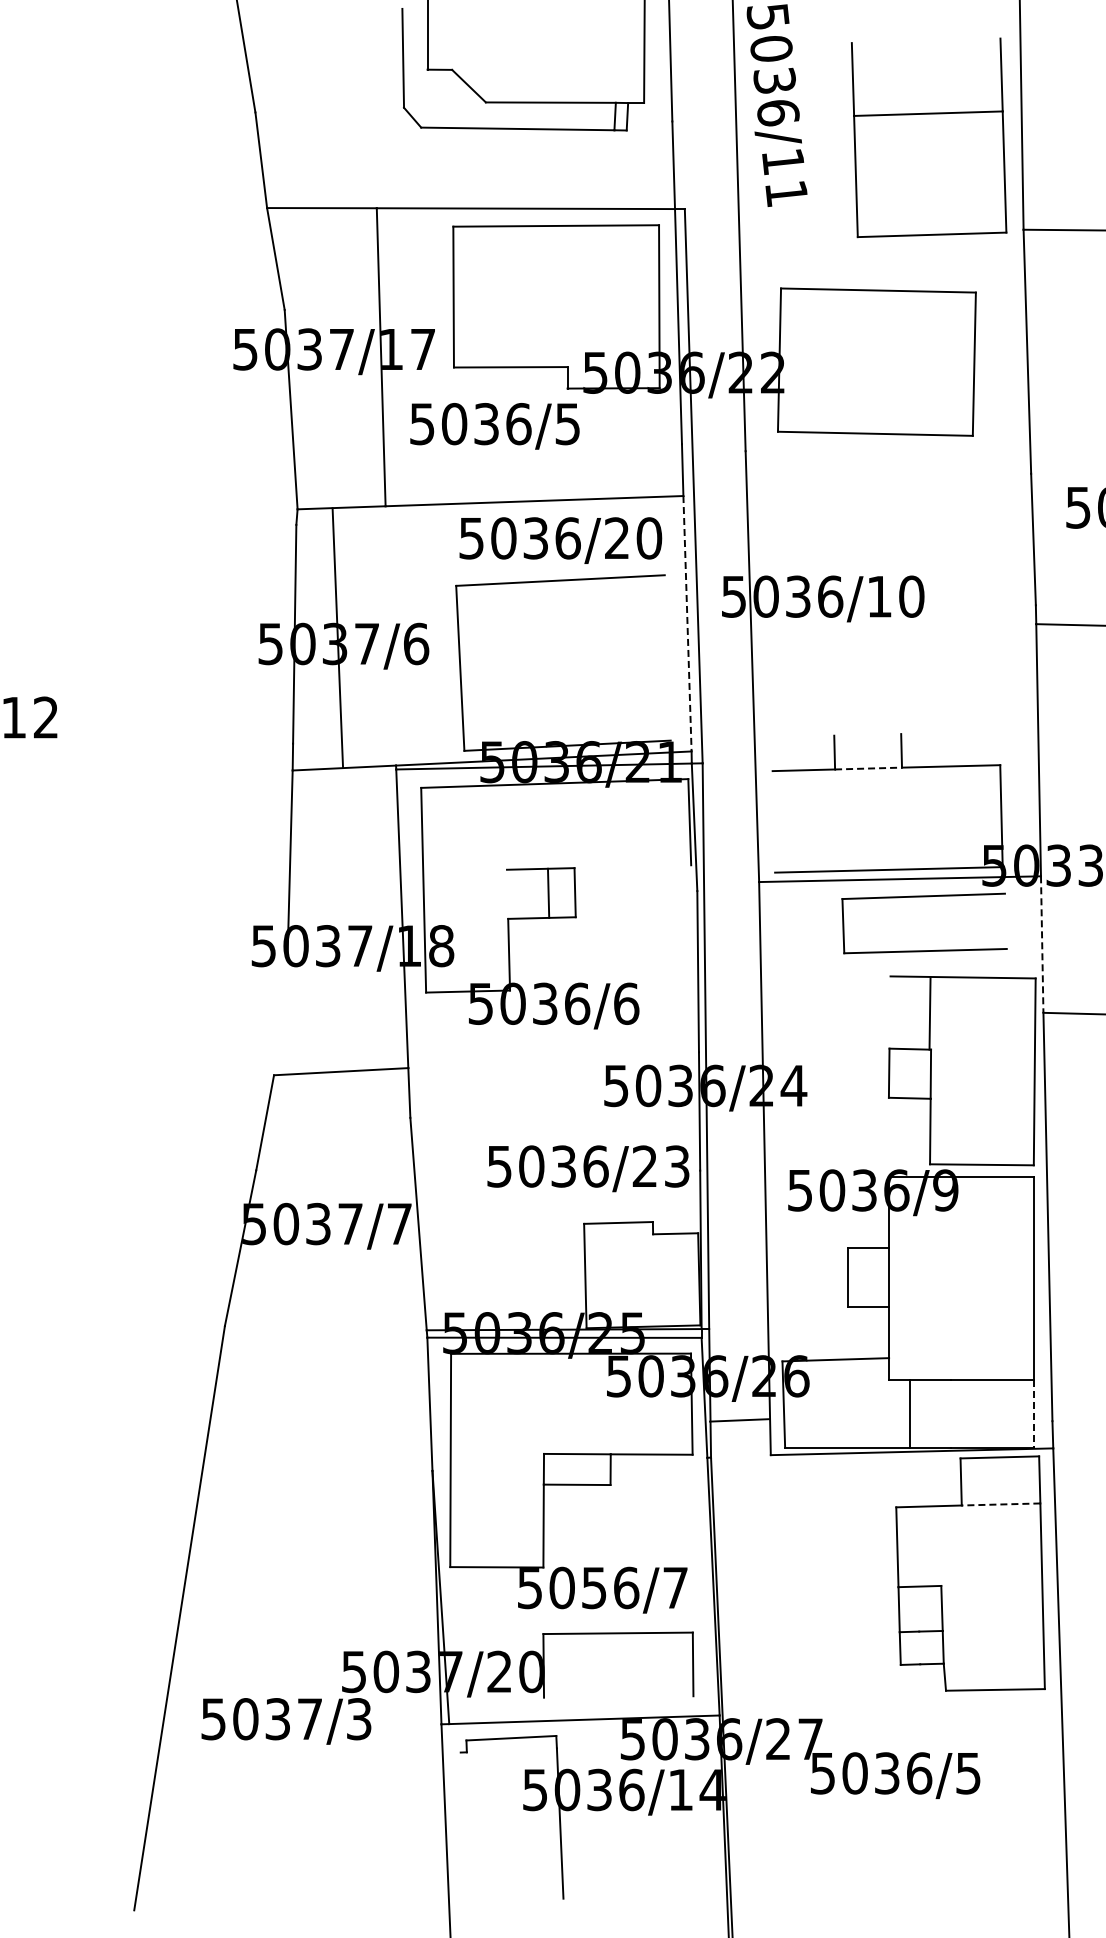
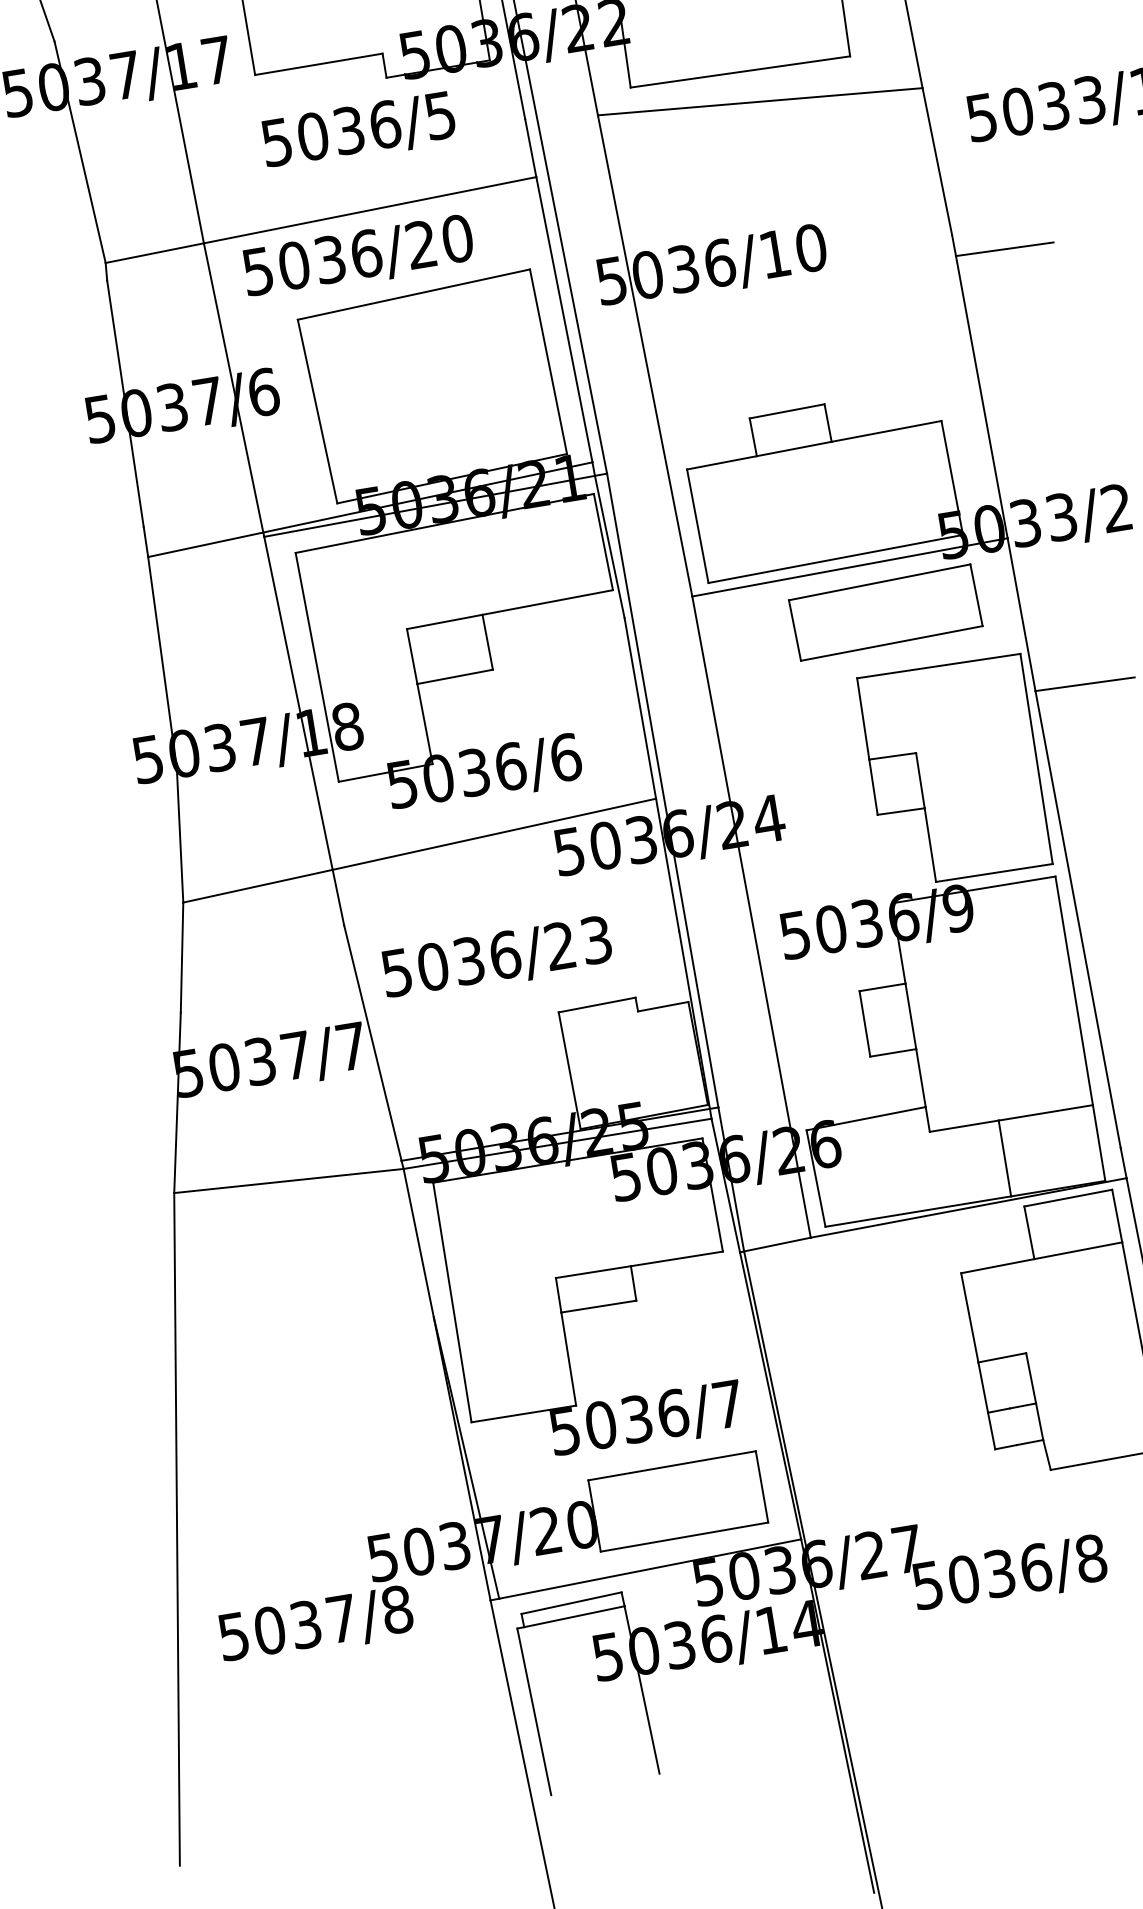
text: (494, 426) -> (358, 131), moved
line: (888, 462) -> (760, 101), added
text: (560, 540) -> (358, 257), moved
line: (687, 623) -> (564, 319), dashed -> solid
line: (337, 637) -> (233, 387), moved
line: (667, 657) -> (548, 361), added
line: (867, 734) -> (786, 410), added
line: (869, 768) -> (795, 448), dashed -> solid
line: (773, 821) -> (697, 525), added
line: (632, 866) -> (547, 602), added
line: (548, 892) -> (411, 655), moved
line: (1005, 920) -> (975, 594), added
line: (1042, 945) -> (1022, 615), dashed -> solid
line: (929, 1013) -> (862, 718), moved
line: (280, 1016) -> (179, 835), added
line: (553, 1060) -> (494, 834), added
text: (588, 1168) -> (497, 958), moved
line: (325, 1331) -> (288, 1180), added
line: (909, 1413) -> (1004, 1157), moved
line: (1034, 1414) -> (1099, 1143), dashed -> solid
line: (739, 1420) -> (776, 1244), moved
line: (1000, 1504) -> (1077, 1250), dashed -> solid
text: (594, 1587) -> (637, 1418), 5056/7 -> 5036/7
line: (618, 1696) -> (684, 1536), added
text: (358, 1719) -> (396, 1610), 5037/3 -> 5037/8
line: (511, 1750) -> (573, 1616), added
text: (968, 1773) -> (1091, 1558), 5036/5 -> 5036/8
line: (463, 1826) -> (534, 1711), added

